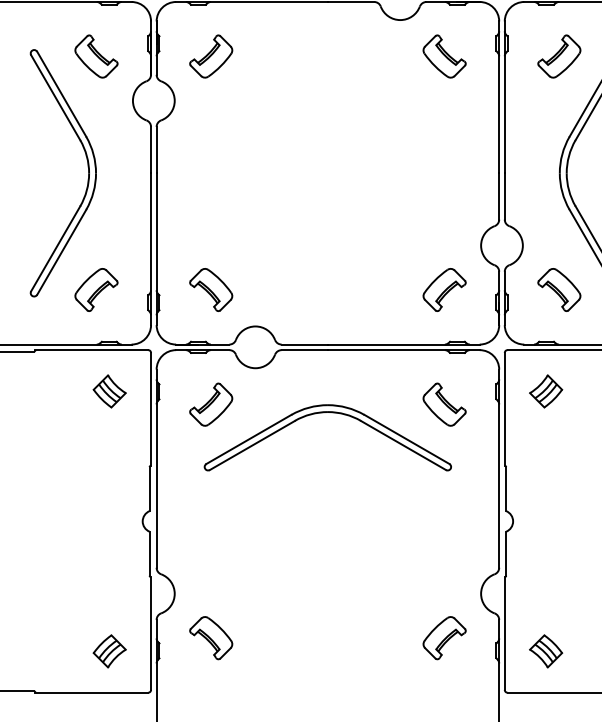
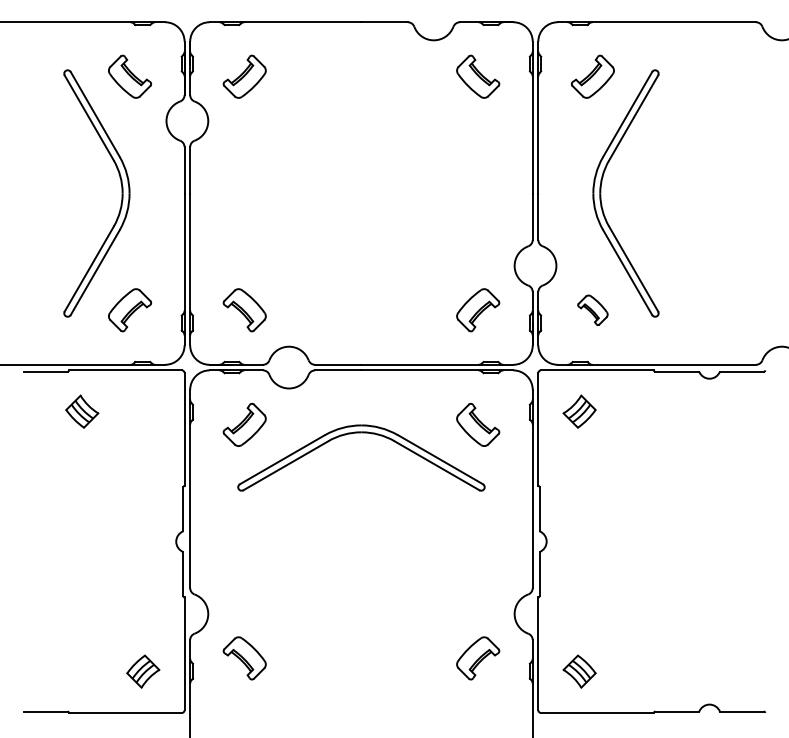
part: (558, 290) -> (592, 310), size x0.7
part: (109, 391) -> (82, 411), moved

